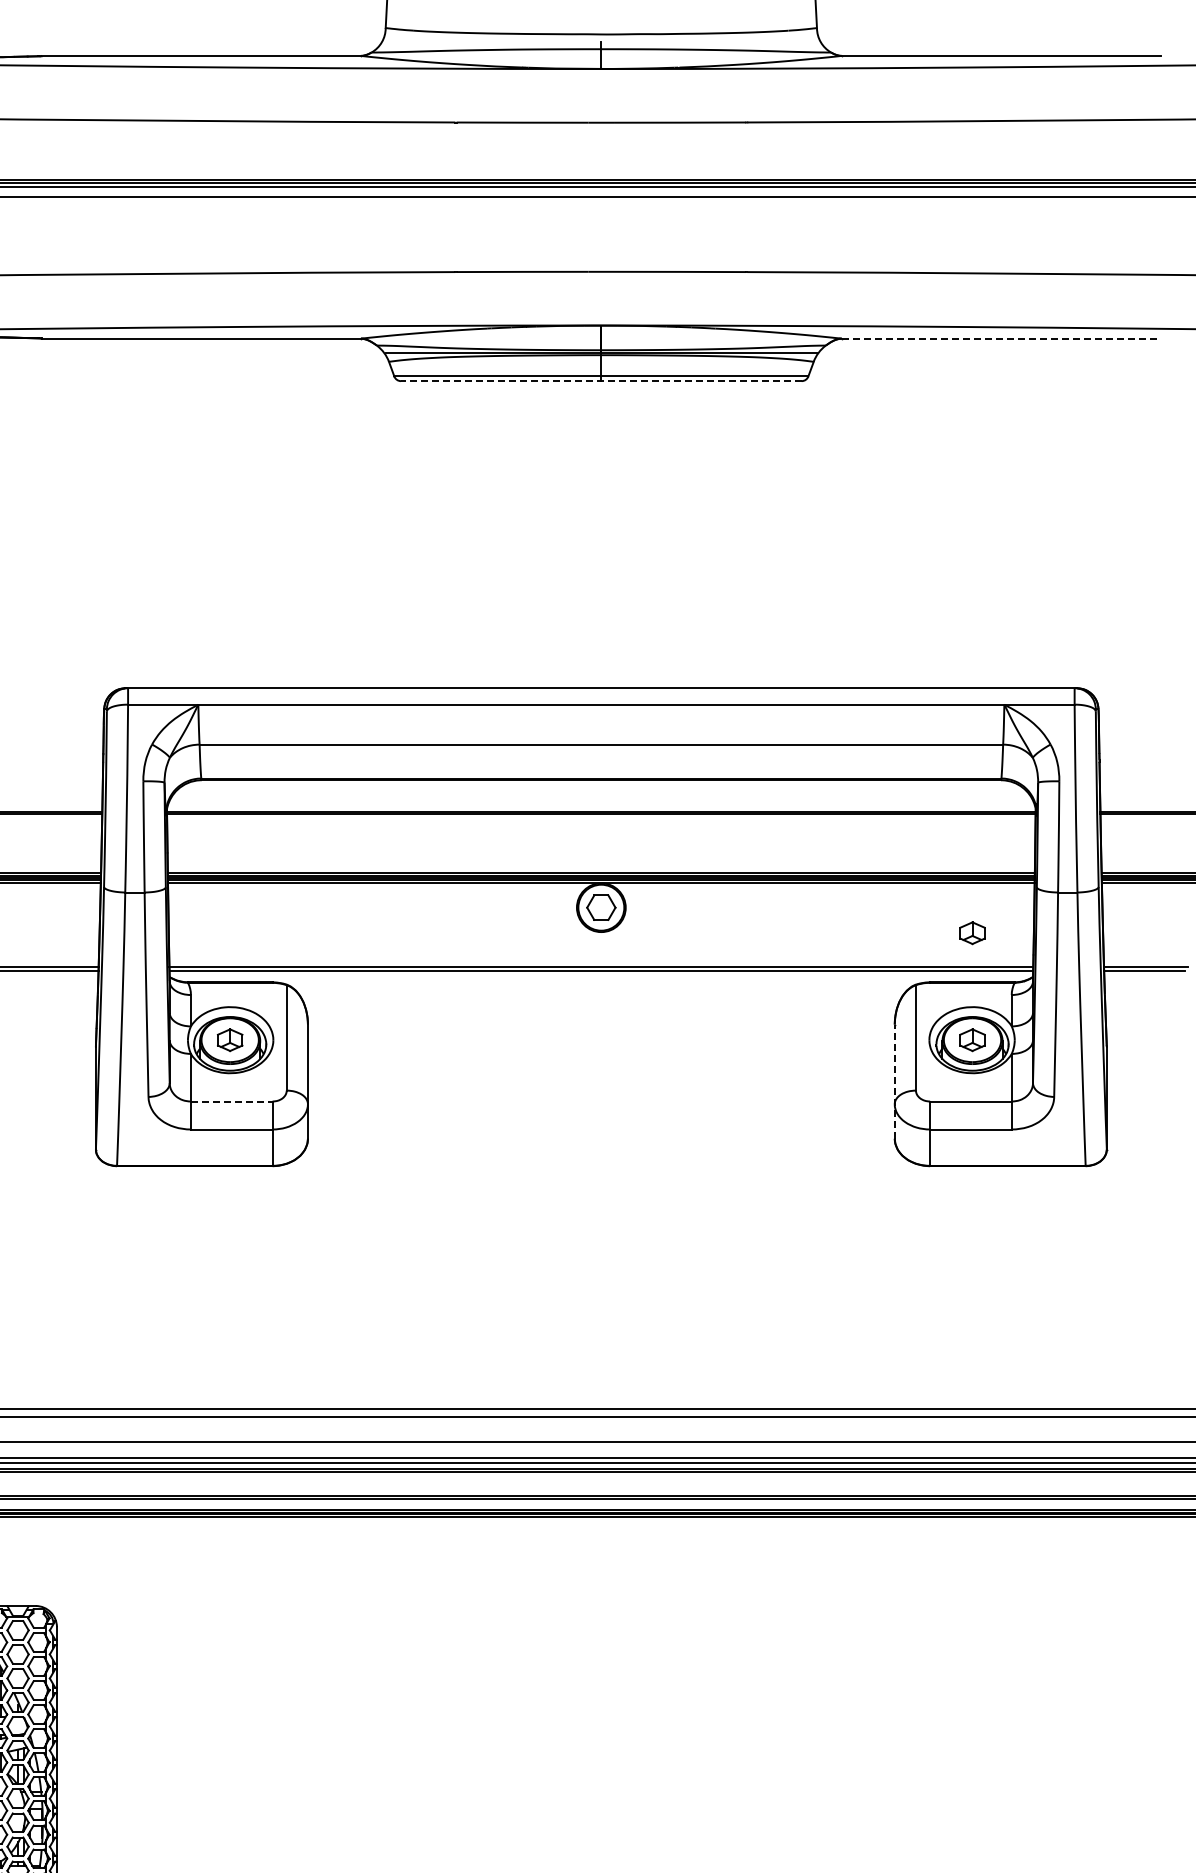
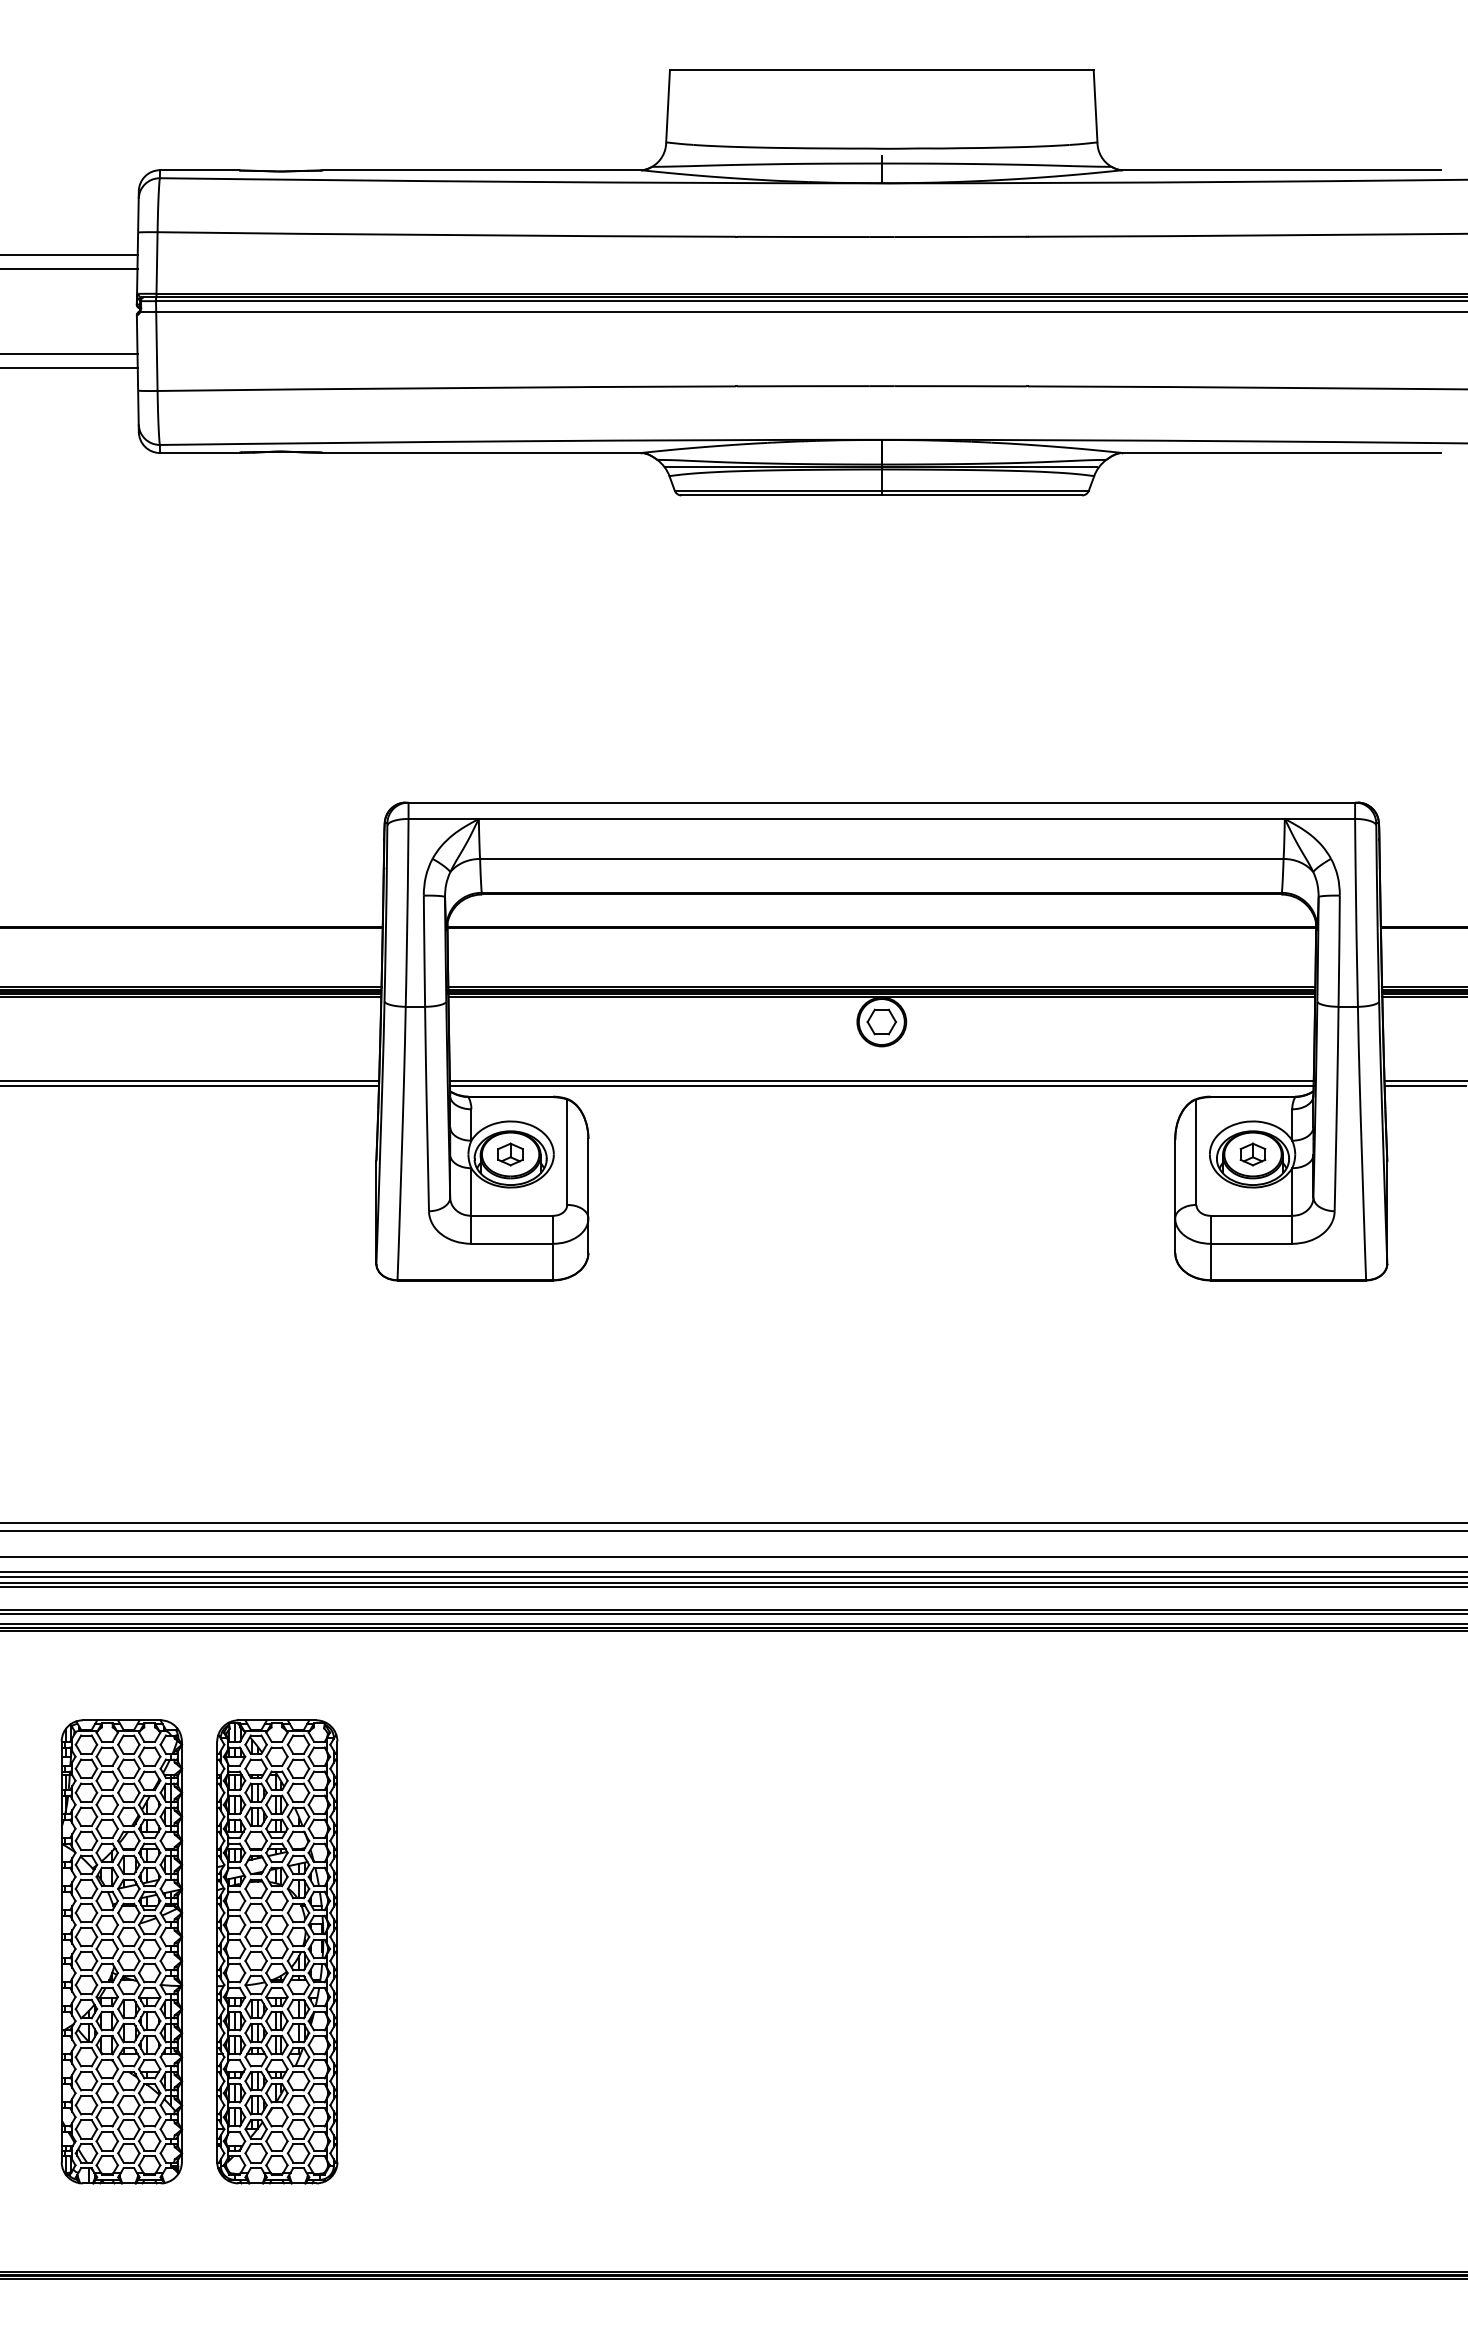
line: (1002, 338) -> (1282, 452), dashed -> solid
line: (601, 381) -> (881, 495), dashed -> solid
part: (972, 933) -> (1252, 1047), removed
line: (895, 1081) -> (1175, 1195), dashed -> solid
line: (232, 1101) -> (512, 1215), dashed -> solid

